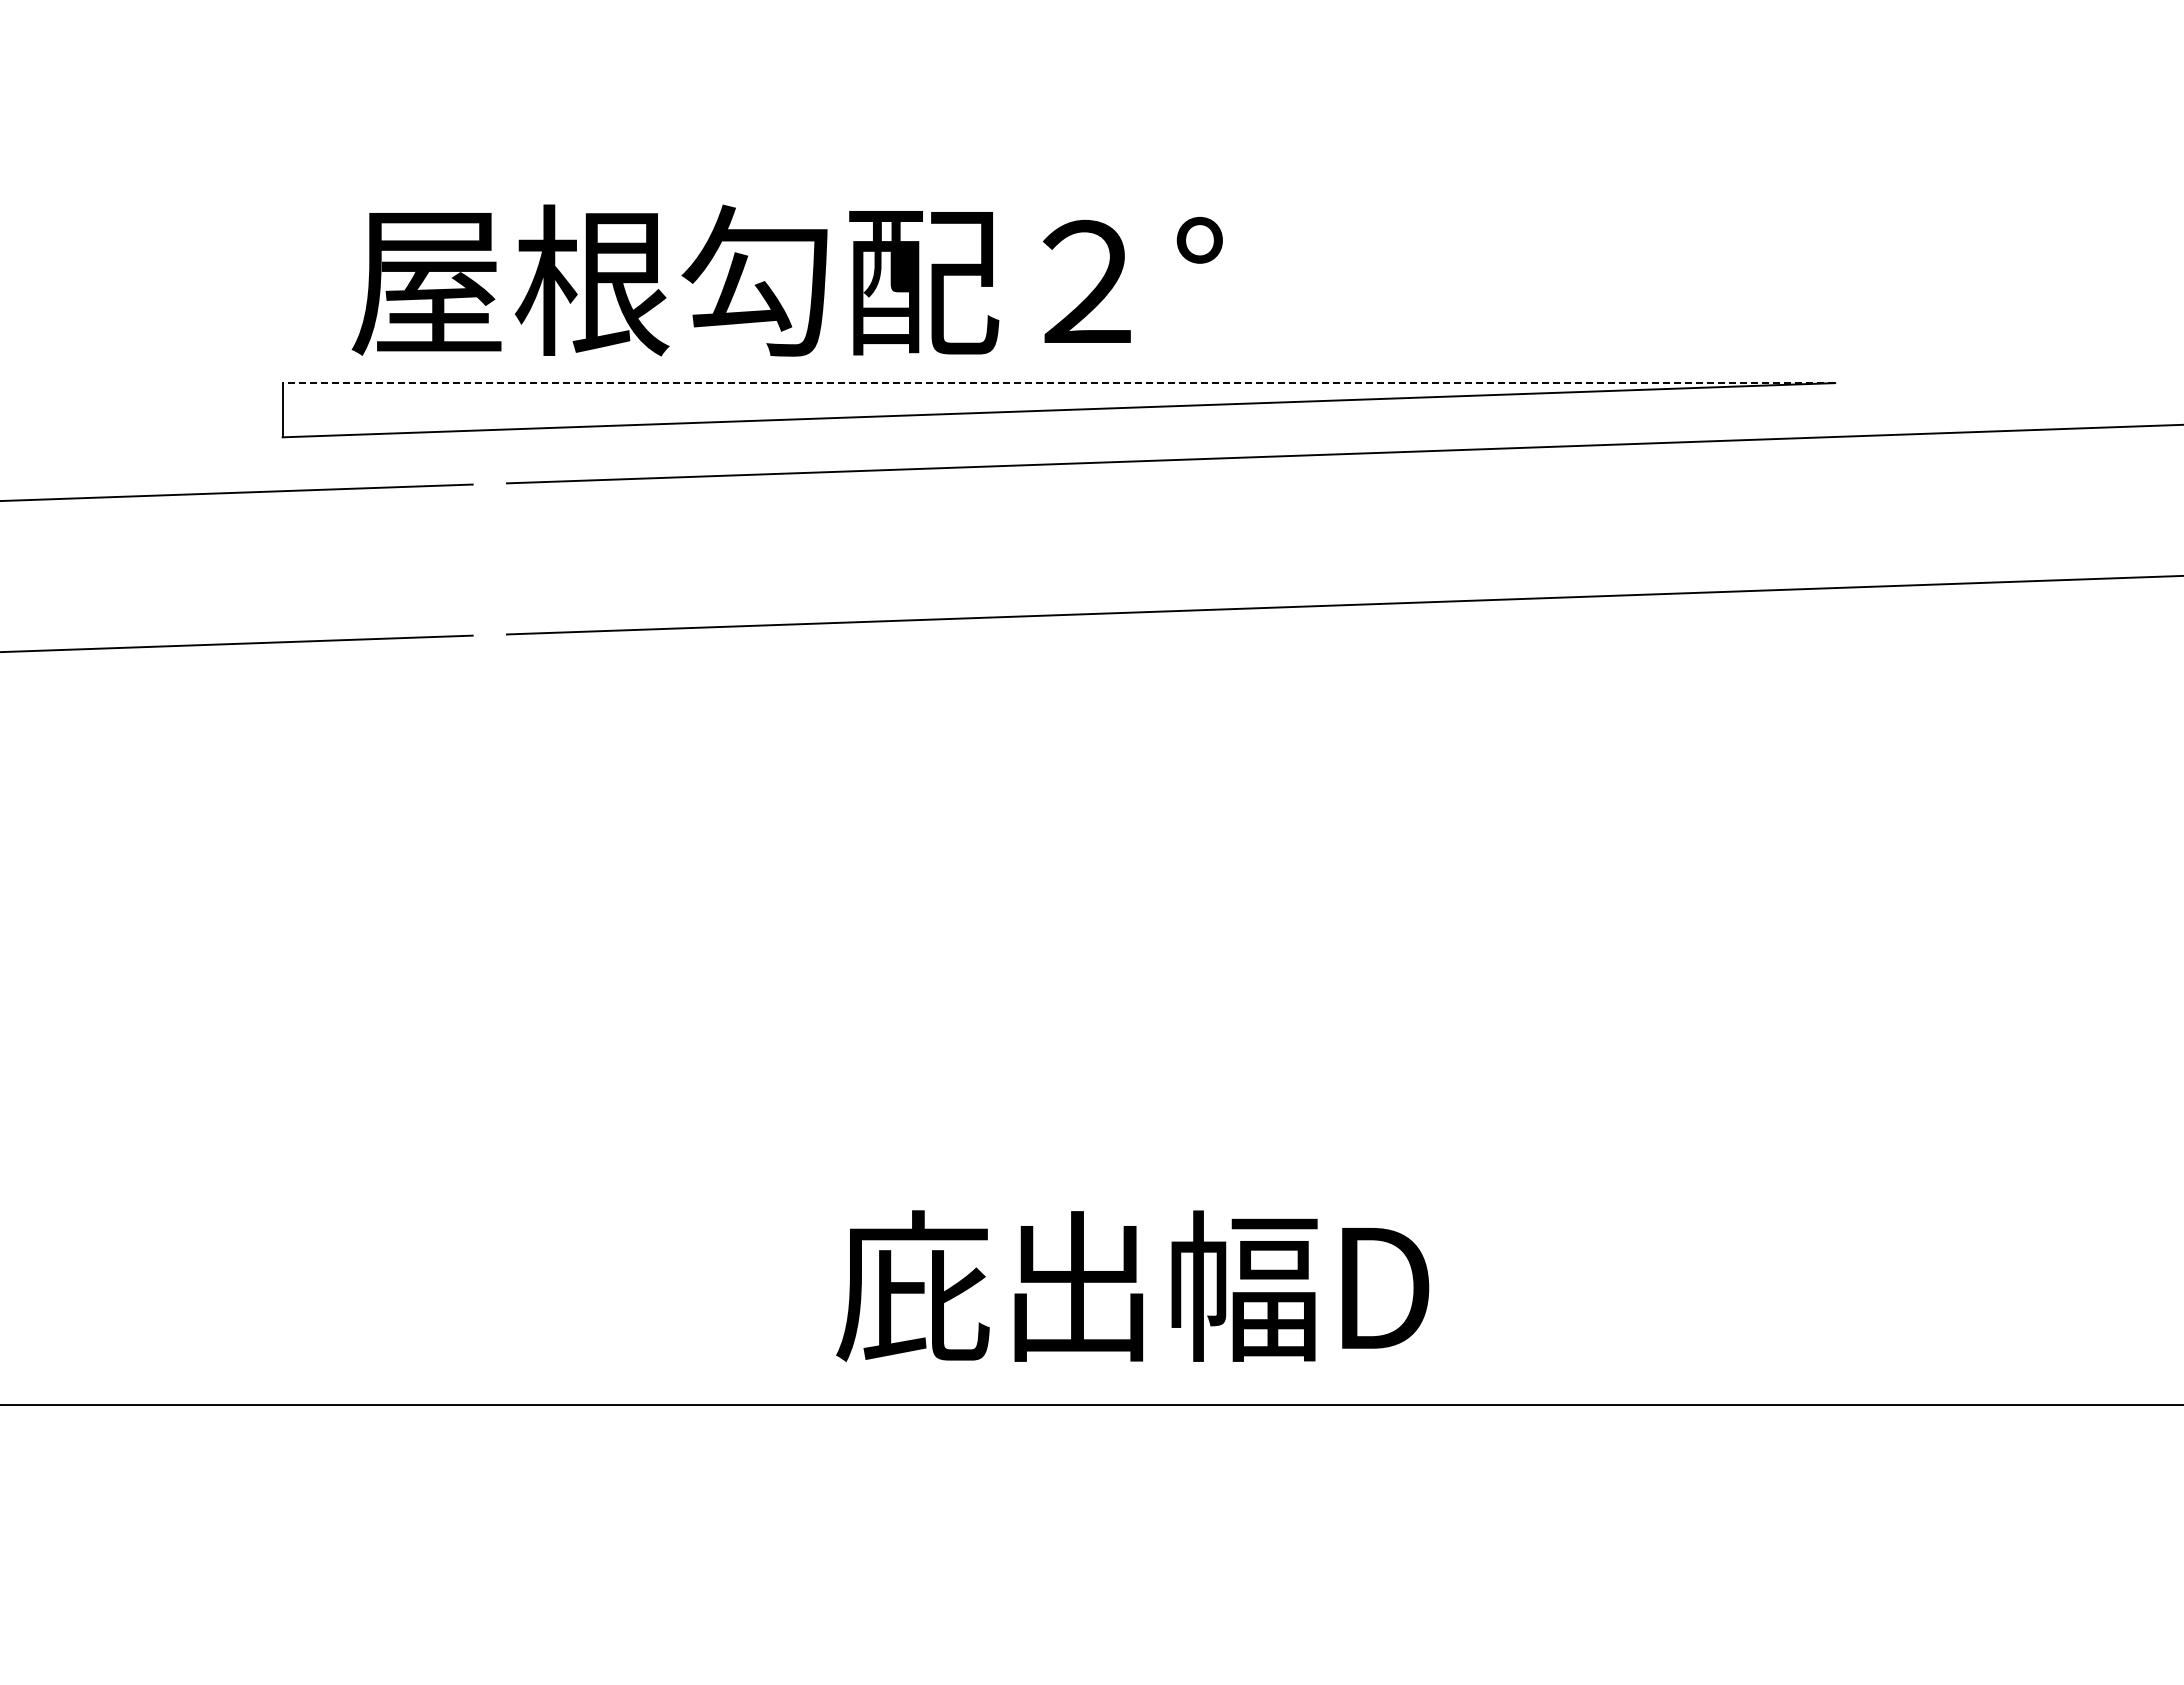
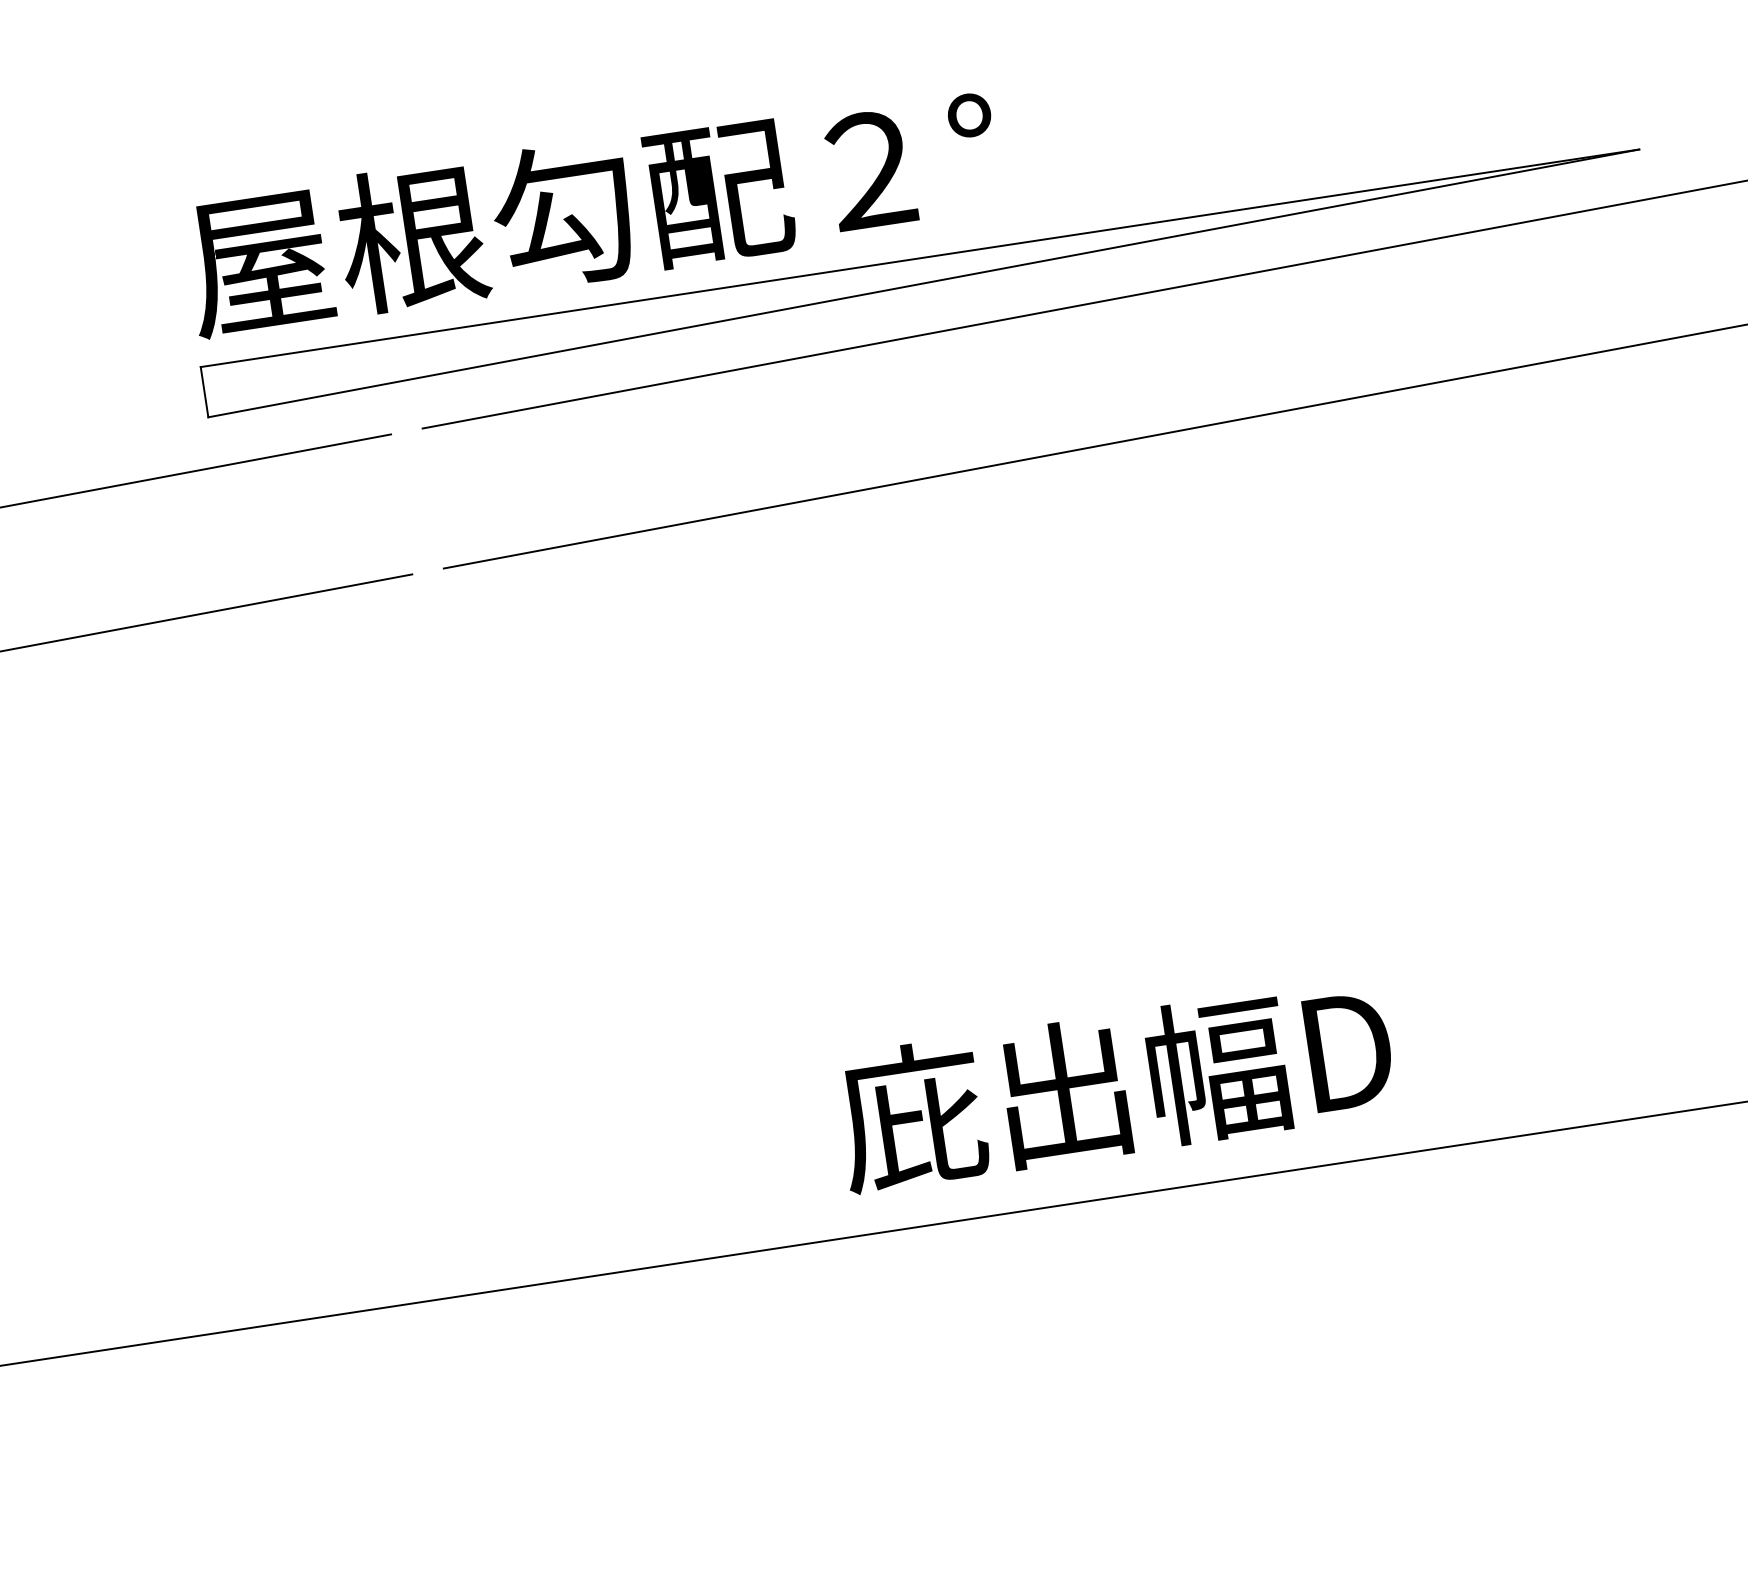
text: (786, 280) -> (592, 210), moved
line: (1058, 383) -> (919, 258), dashed -> solid

